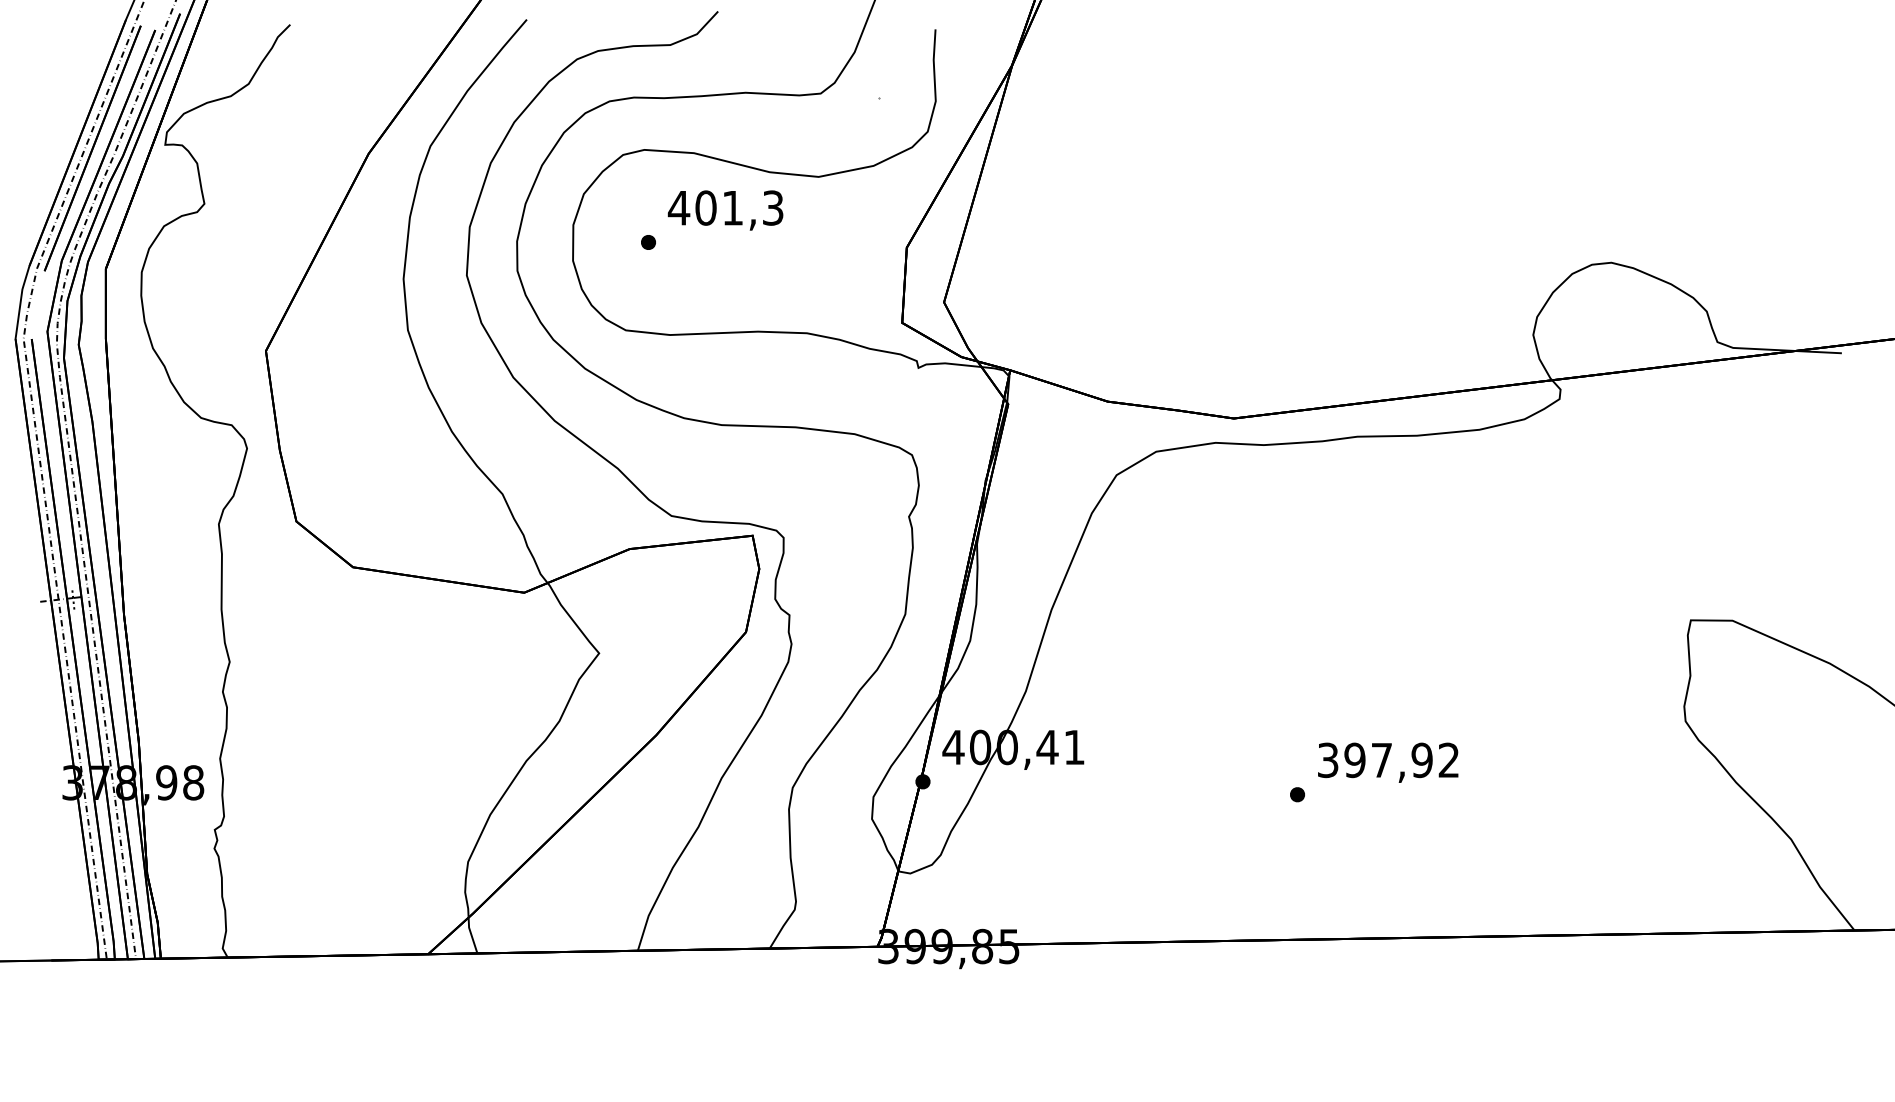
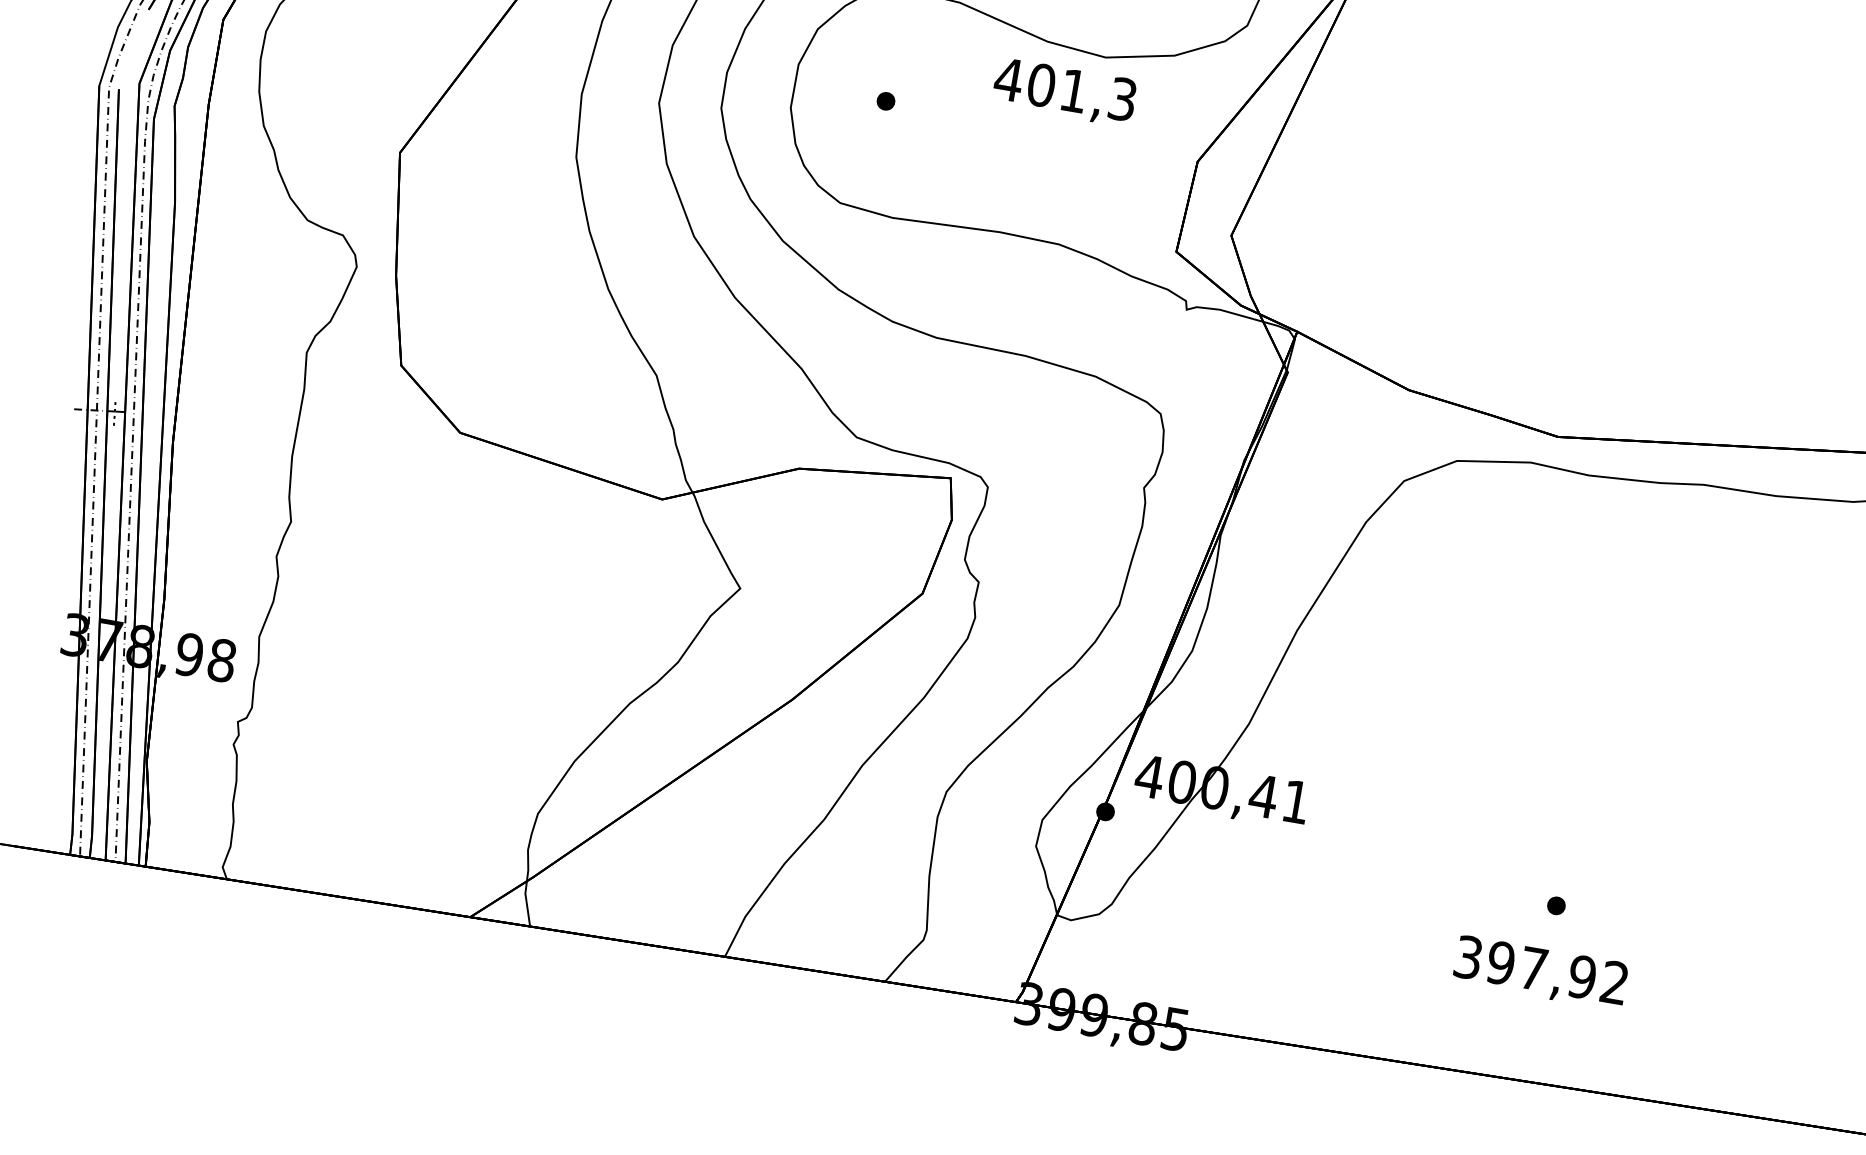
text: (725, 210) -> (1064, 92), moved
text: (1388, 762) -> (1541, 972), moved

